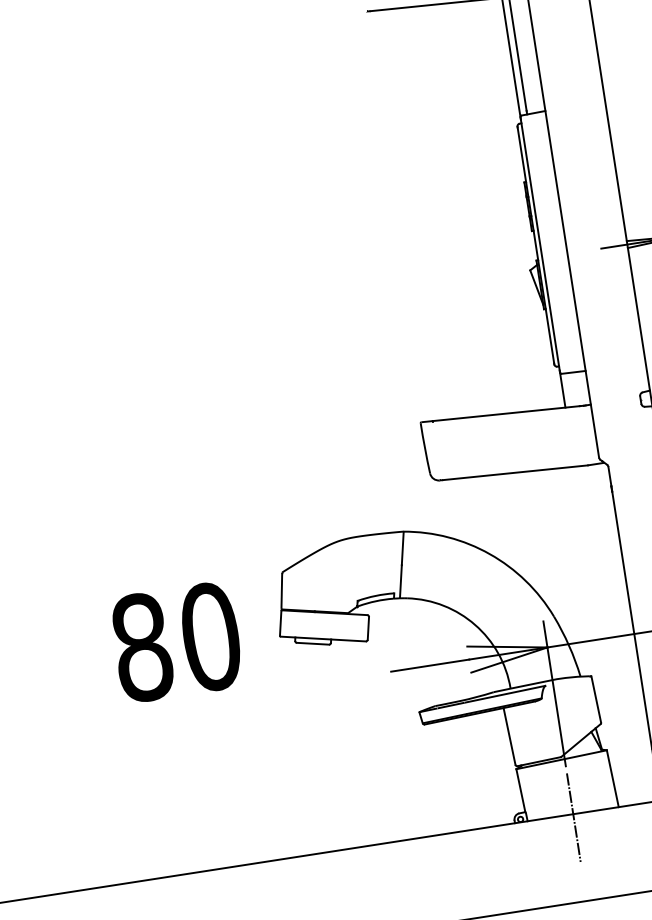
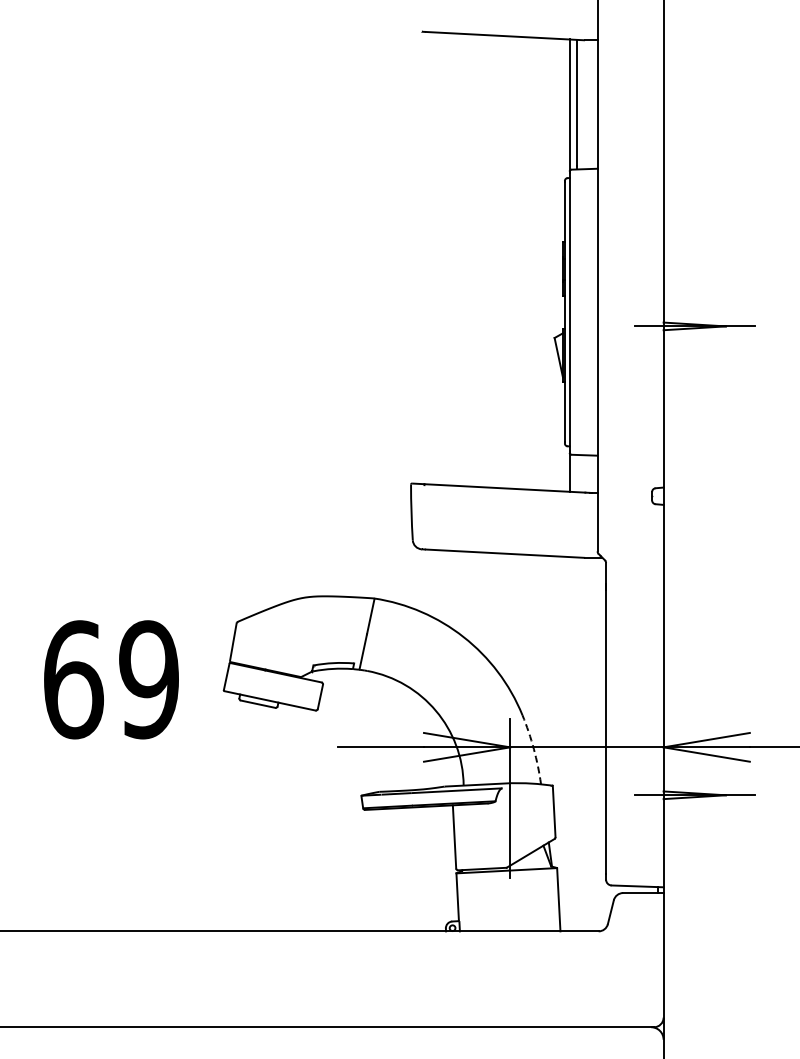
text: (176, 641) -> (111, 679), 80 -> 69
arc: (568, 646) -> (533, 749), solid -> dashed
line: (574, 817) -> (510, 935), removed

